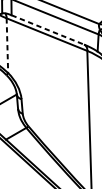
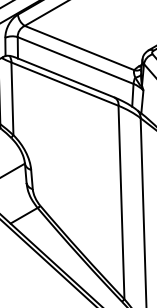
line: (48, 29) -> (66, 77), dashed -> solid
line: (7, 46) -> (12, 99), dashed -> solid

